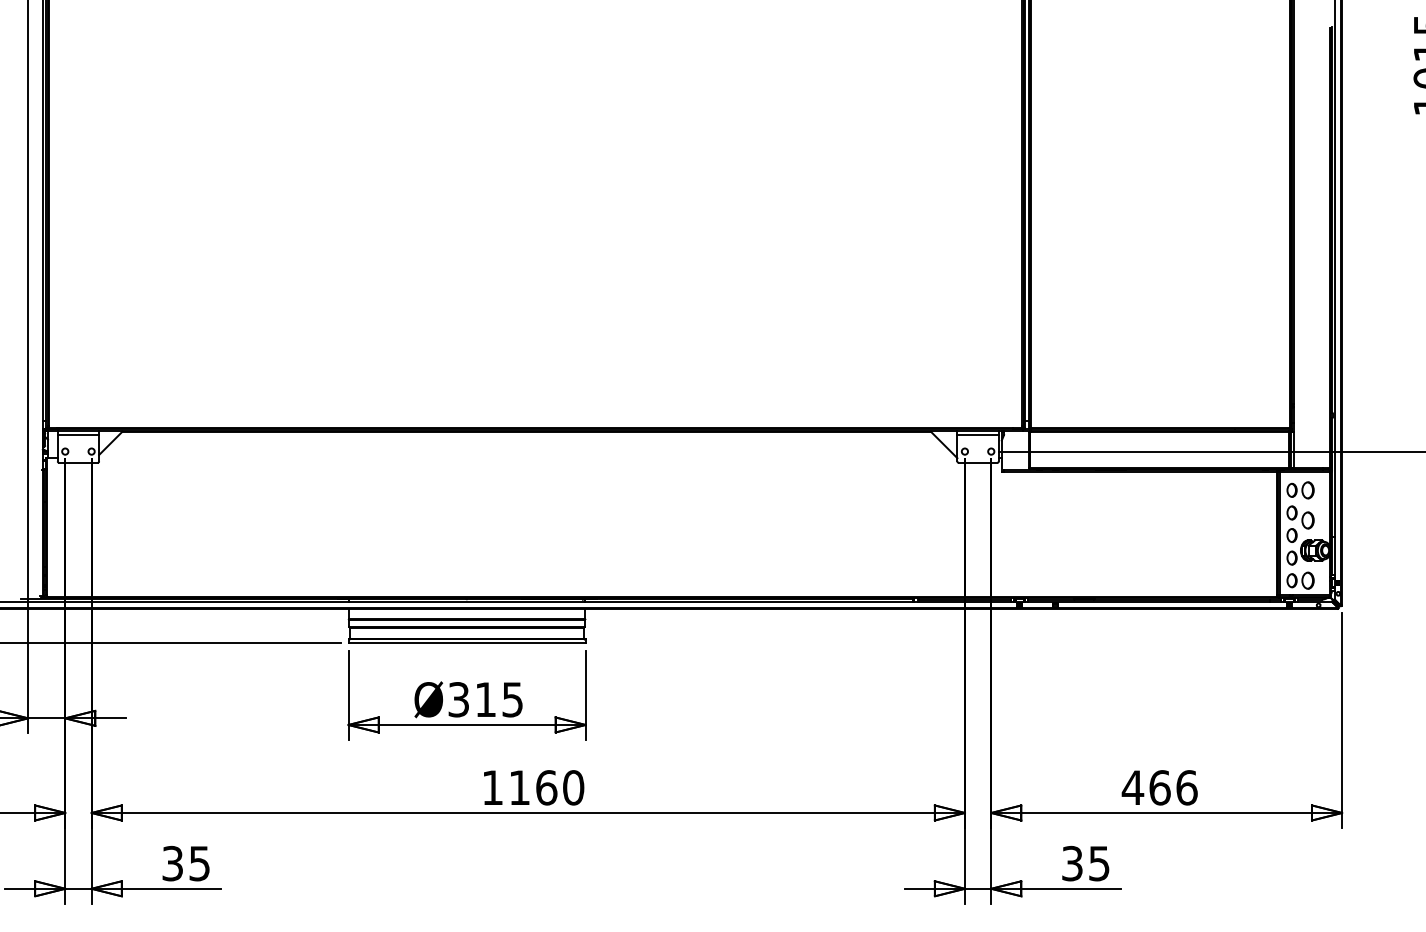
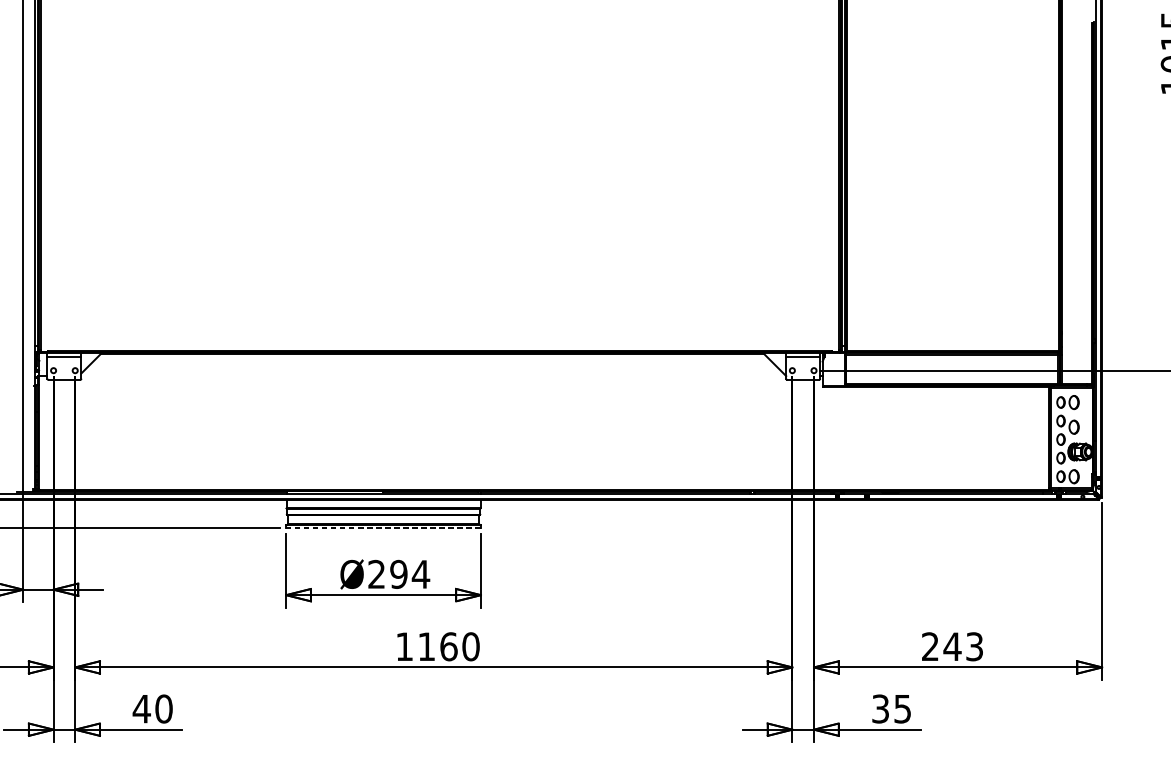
line: (467, 643) -> (383, 528), solid -> dashed
text: (485, 699) -> (398, 574), Ø315 -> Ø294
text: (1159, 787) -> (952, 646), 466 -> 243
text: (185, 863) -> (152, 708), 35 -> 40

